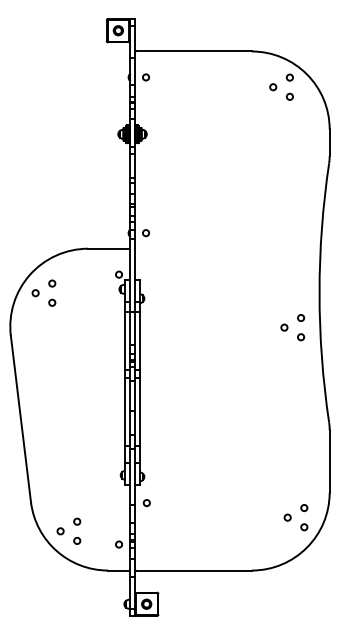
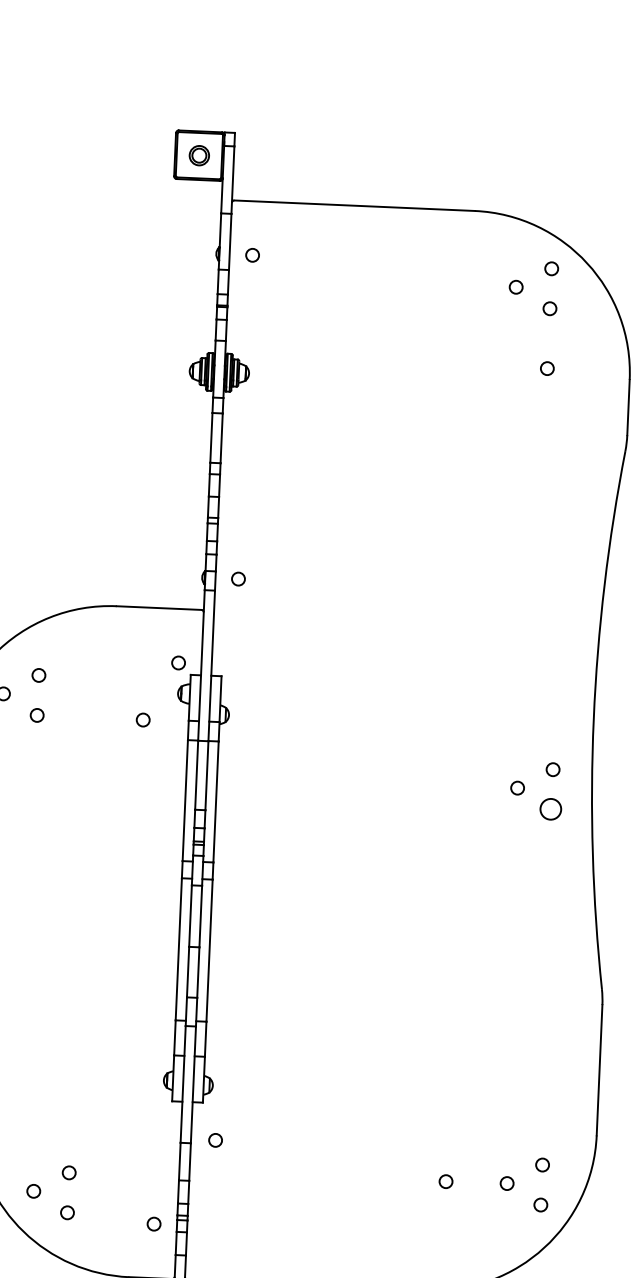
circle: (289, 125) -> (546, 368), added
circle: (103, 302) -> (143, 719), added
circle: (301, 337) -> (552, 810), size x1.6
circle: (258, 517) -> (446, 1180), added

